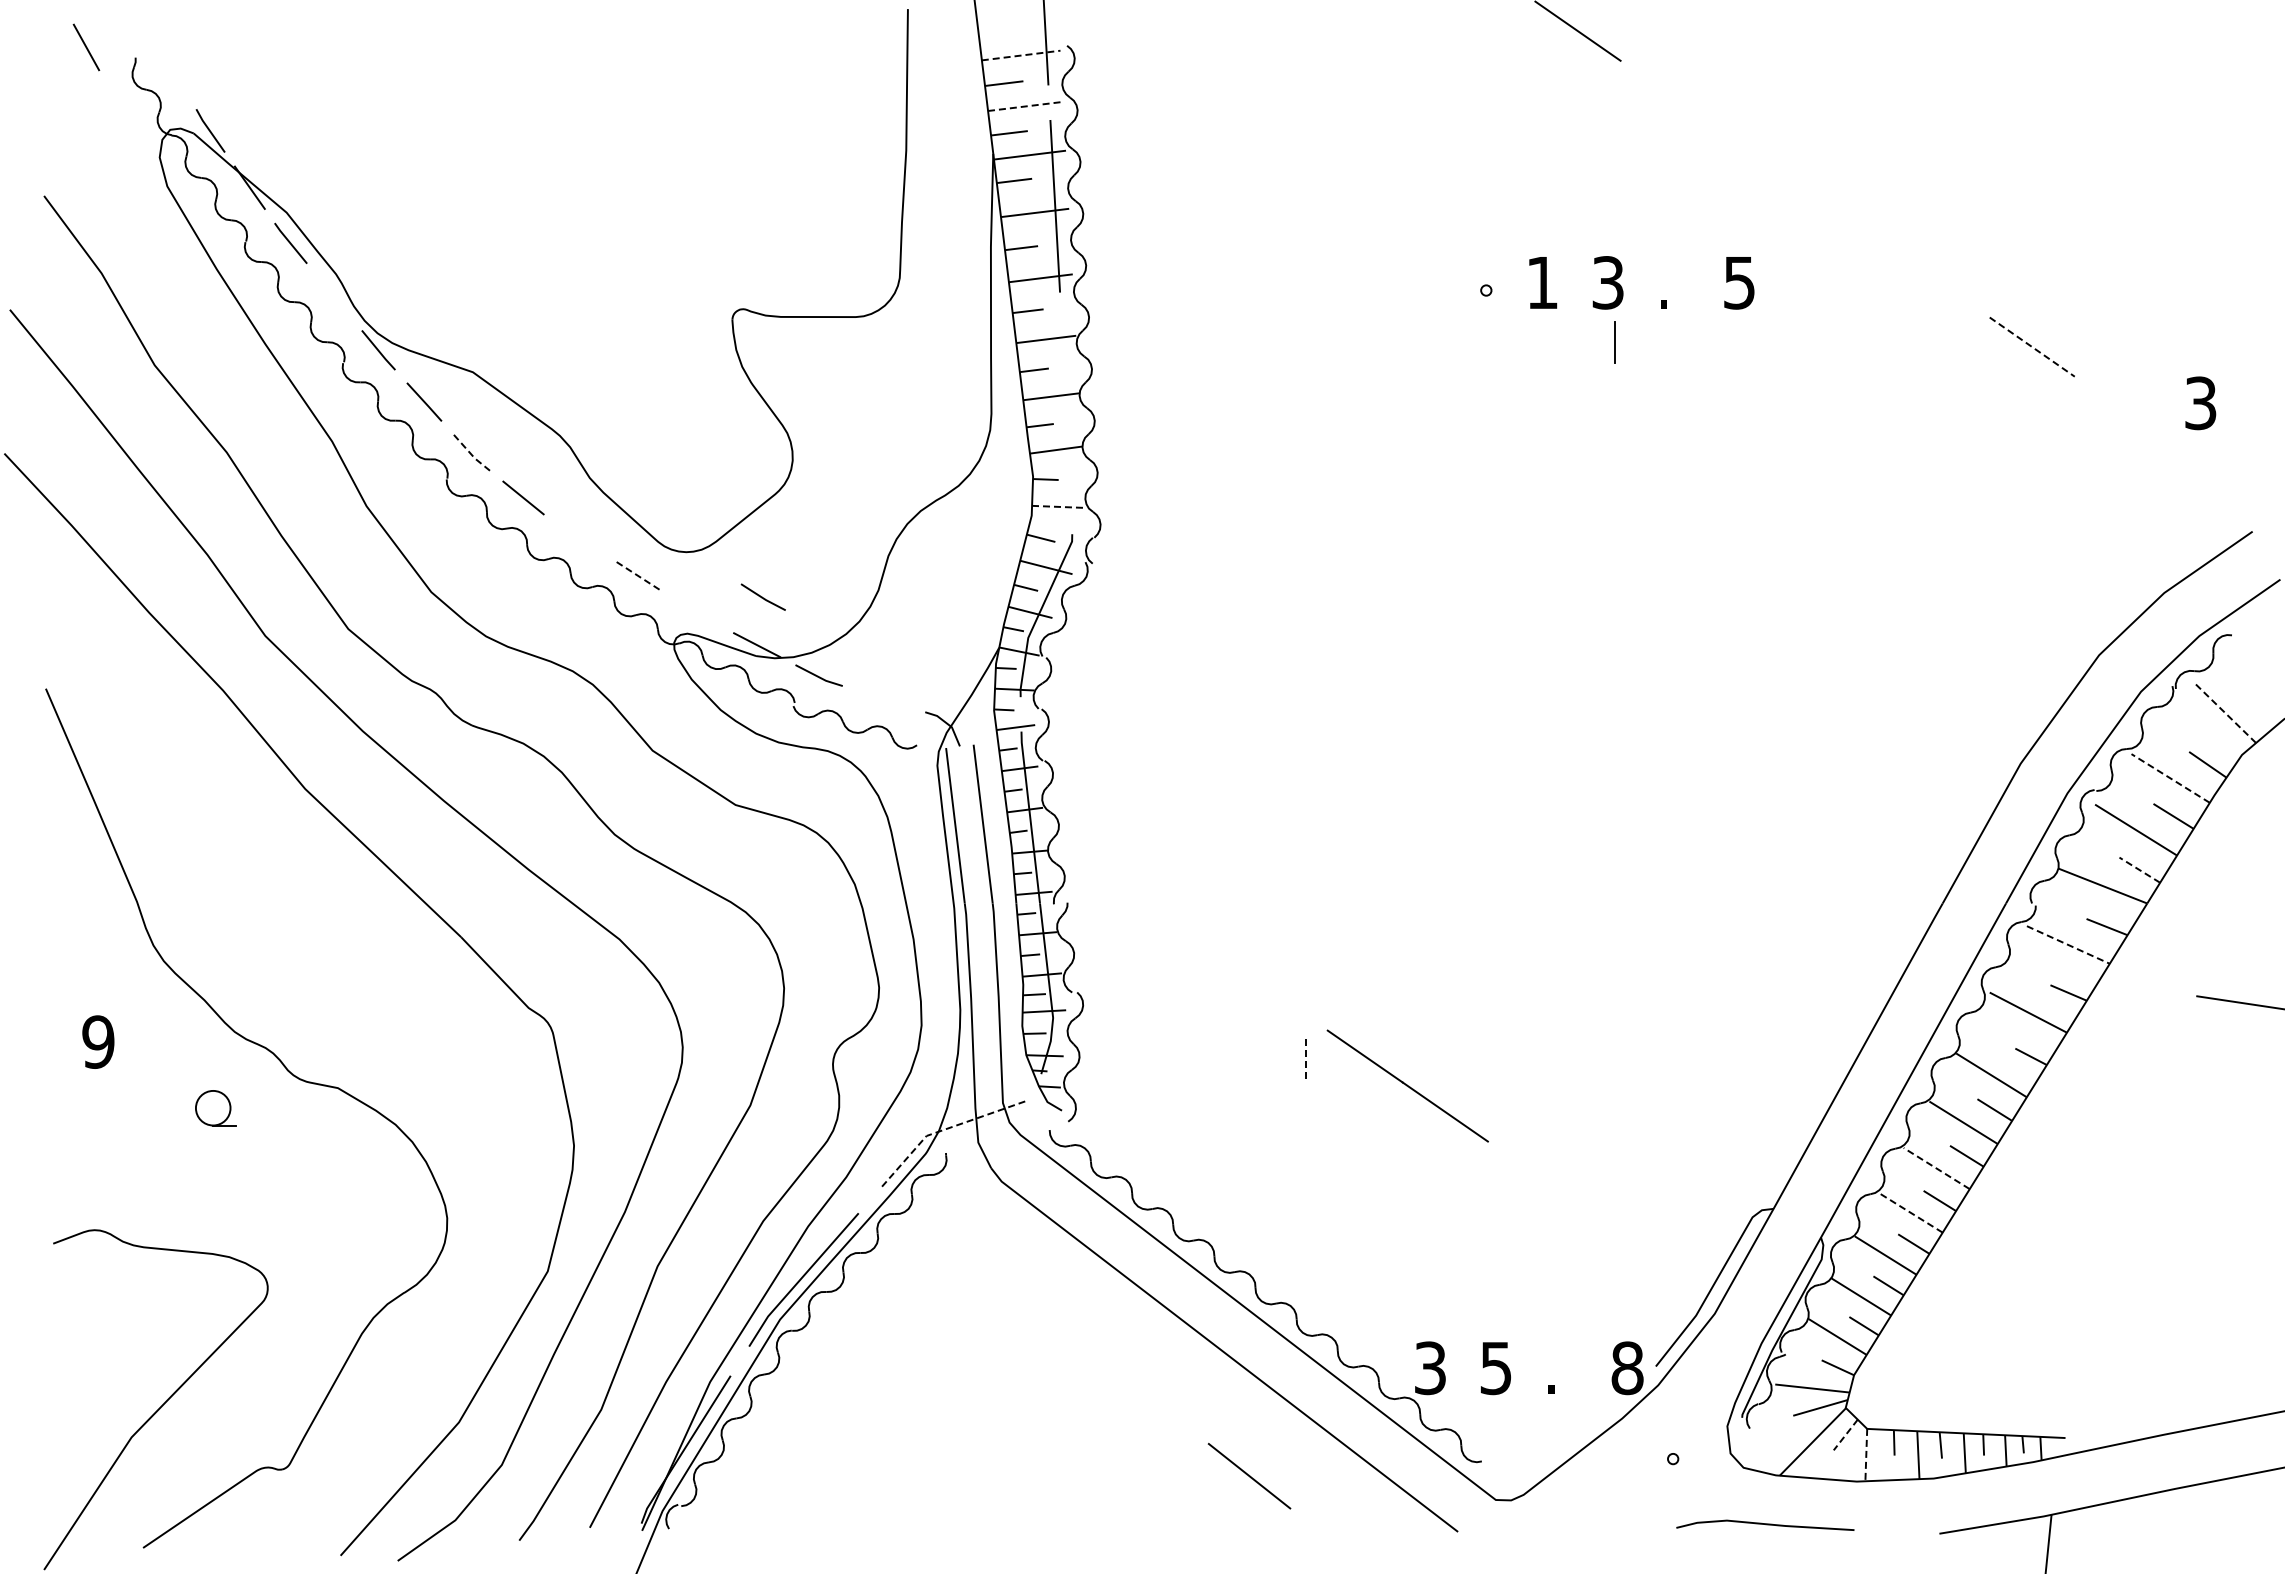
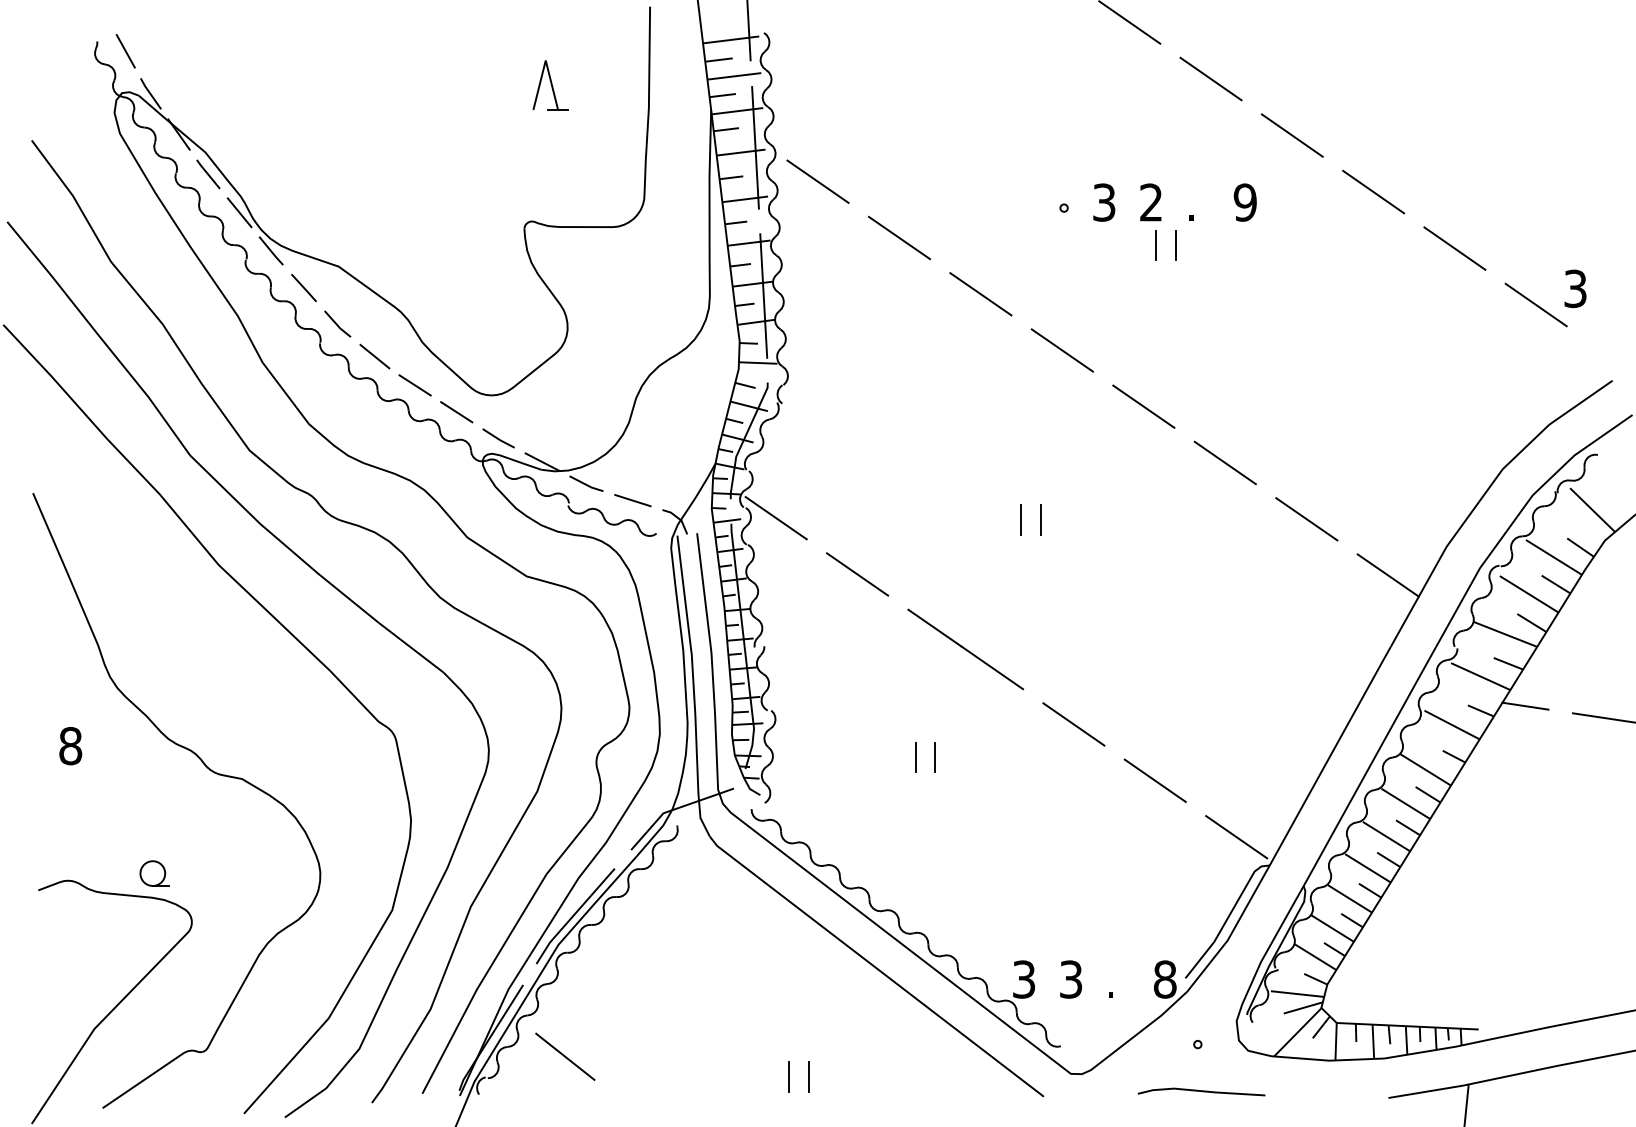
line: (86, 47) -> (125, 51), moved
line: (1021, 55) -> (731, 39), dashed -> solid
line: (1025, 106) -> (734, 76), dashed -> solid
line: (1691, 109) -> (1210, 78), added
part: (769, 118) -> (551, 84), added
line: (1804, 188) -> (1291, 135), added
line: (1142, 253) -> (818, 181), added
line: (1918, 267) -> (1373, 191), added
text: (1542, 282) -> (1104, 202), 1 -> 3
text: (1607, 282) -> (1150, 202), 3 -> 2
text: (1739, 282) -> (1245, 202), 5 -> 9
line: (334, 296) -> (239, 212), added
line: (1256, 331) -> (899, 237), added
line: (1642, 342) -> (1175, 245), added
line: (2032, 347) -> (1455, 248), dashed -> solid
line: (1369, 410) -> (980, 294), added
line: (1066, 413) -> (763, 296), added
line: (2145, 425) -> (1535, 304), added
line: (471, 454) -> (337, 325), dashed -> solid
line: (1483, 488) -> (1062, 349), added
line: (1058, 506) -> (757, 362), dashed -> solid
line: (579, 538) -> (415, 385), added
line: (1597, 567) -> (1143, 406), added
line: (637, 575) -> (456, 412), dashed -> solid
line: (762, 596) -> (498, 437), moved
line: (1711, 646) -> (1225, 462), added
line: (883, 698) -> (632, 500), added
line: (2224, 712) -> (1592, 510), dashed -> solid
line: (1083, 723) -> (775, 518), added
line: (1825, 724) -> (1306, 518), added
line: (1426, 726) -> (1021, 520), added
line: (1454, 726) -> (1041, 520), added
line: (2170, 778) -> (1553, 557), dashed -> solid
line: (1197, 801) -> (857, 573), added
line: (1938, 803) -> (1387, 575), added
line: (2139, 870) -> (1531, 623), dashed -> solid
line: (2068, 945) -> (1480, 676), dashed -> solid
line: (2130, 986) -> (1525, 706), added
line: (1499, 1011) -> (1073, 724), added
text: (98, 1041) -> (70, 745), 9 -> 8
line: (1278, 1057) -> (915, 757), added
line: (1306, 1057) -> (935, 757), dashed -> solid
line: (1407, 1085) -> (965, 649), moved
line: (1613, 1090) -> (1155, 780), added
part: (215, 1108) -> (154, 873), moved
line: (942, 1130) -> (674, 809), dashed -> solid
line: (1726, 1168) -> (1236, 836), added
line: (1936, 1168) -> (1386, 836), dashed -> solid
line: (1910, 1212) -> (1367, 868), dashed -> solid
text: (1496, 1367) -> (1071, 979), 5 -> 3
line: (1845, 1434) -> (1321, 1026), dashed -> solid
line: (1866, 1455) -> (1336, 1042), dashed -> solid
line: (1249, 1475) -> (565, 1056), moved
line: (1101, 1504) -> (788, 1077), added
line: (1129, 1504) -> (808, 1077), added
line: (1765, 1524) -> (1201, 1091), moved

